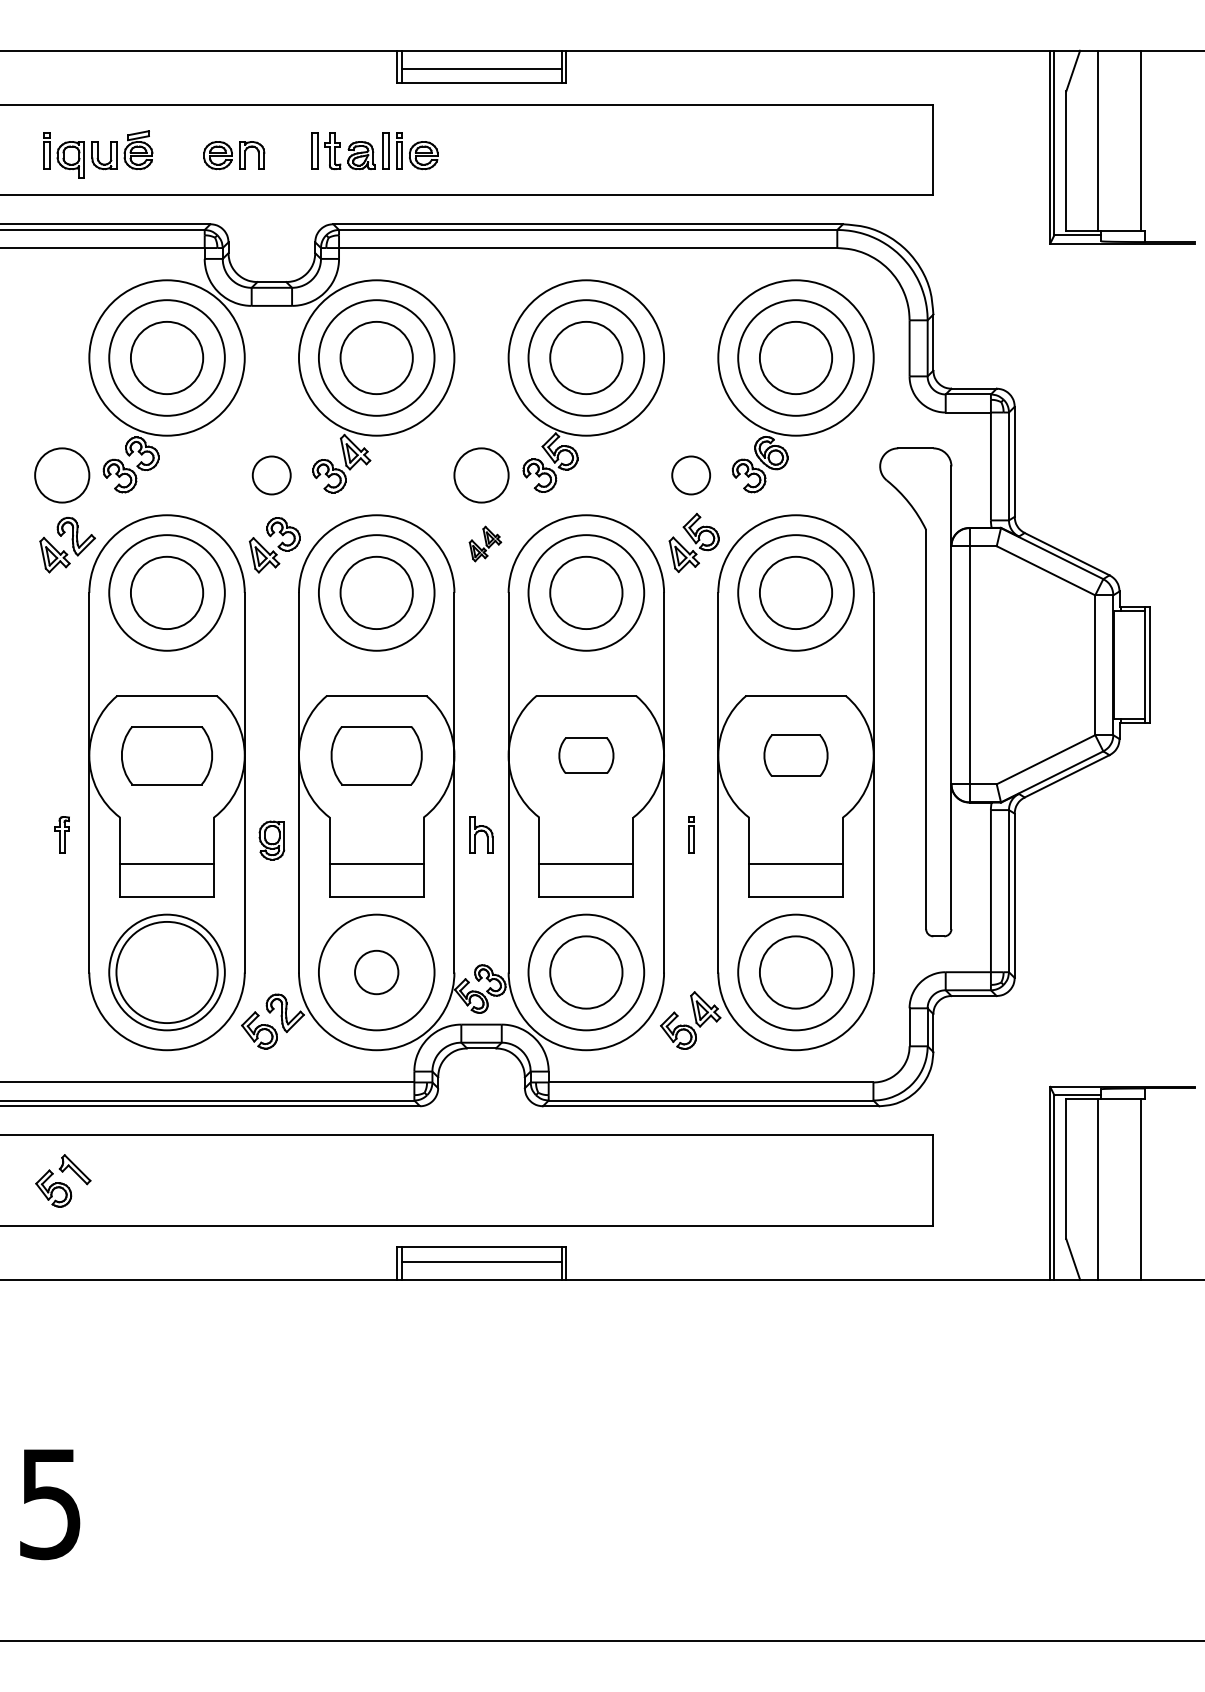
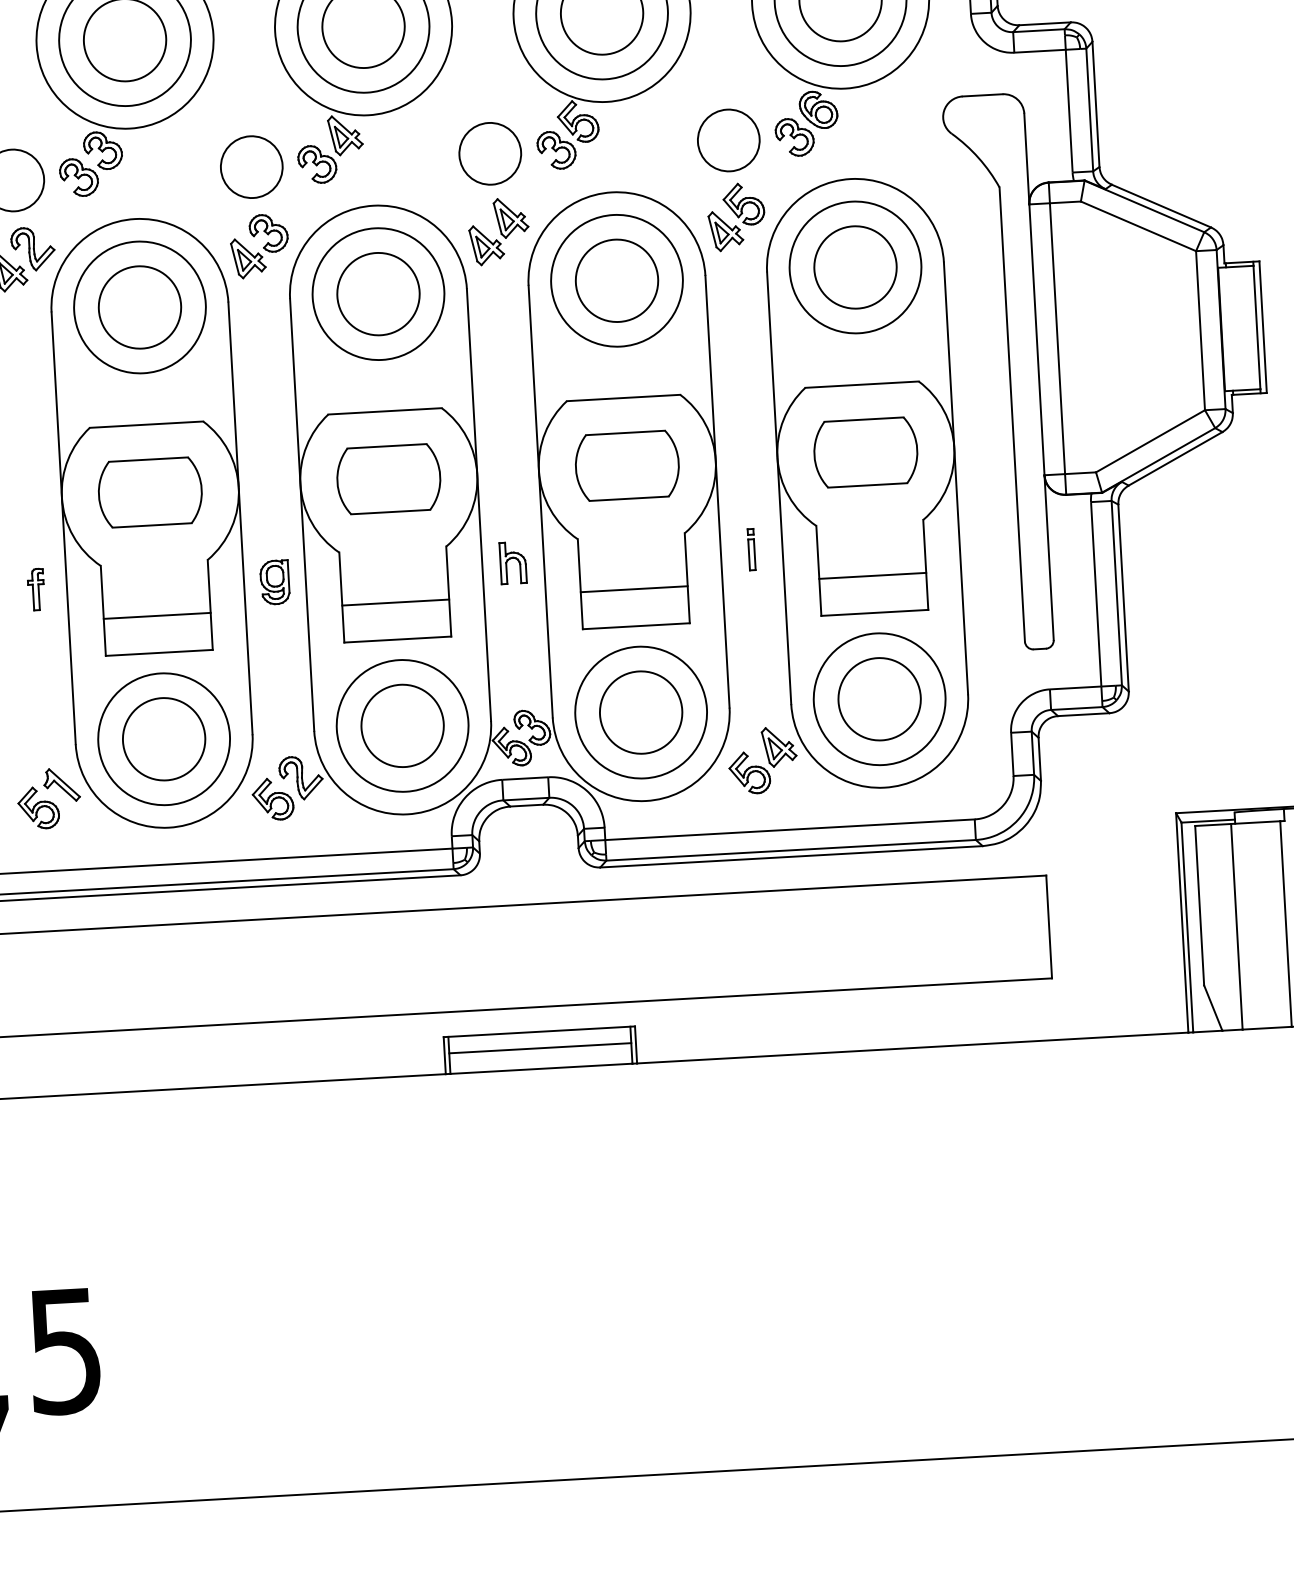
circle: (271, 475) -> (251, 167), size x1.43
circle: (691, 475) -> (729, 140), size x1.43
part: (485, 543) -> (499, 230), size x1.67
part: (586, 755) -> (627, 465), size x1.67
part: (795, 755) -> (865, 452), size x1.43
circle: (166, 972) -> (163, 739), size x0.71
circle: (376, 972) -> (402, 725), size x1.67
part: (63, 1180) -> (49, 798), moved

